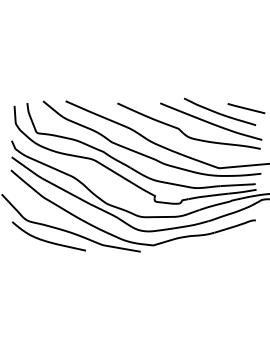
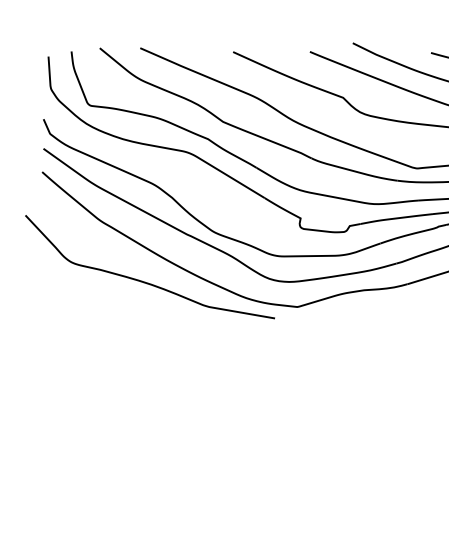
curve: (47, 240) -> (107, 298), removed

